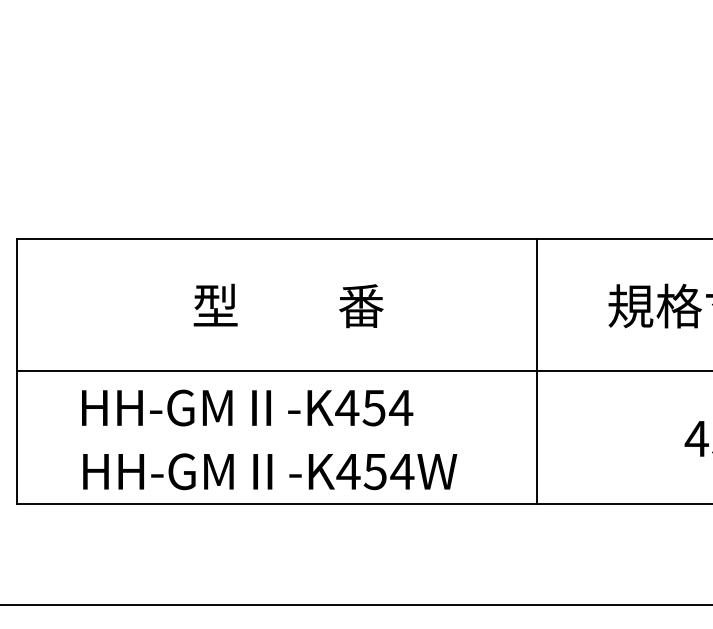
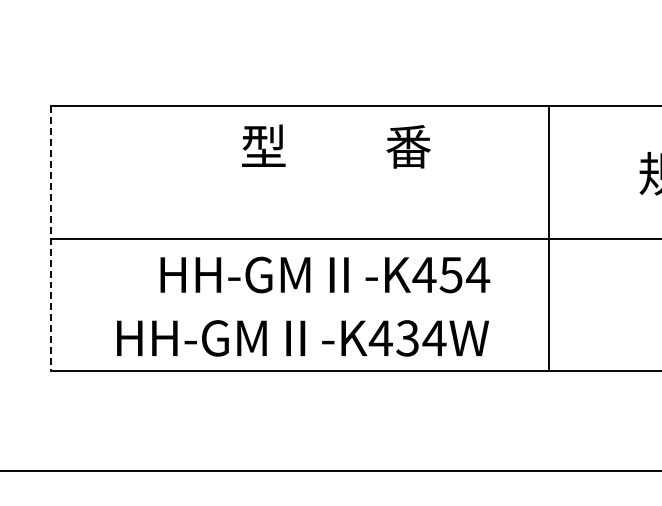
text: (288, 305) -> (336, 146), moved
line: (16, 371) -> (50, 238), solid -> dashed
line: (536, 371) -> (548, 238), moved
text: (247, 407) -> (325, 274), moved
text: (375, 471) -> (407, 338), -K454W -> -K434W

